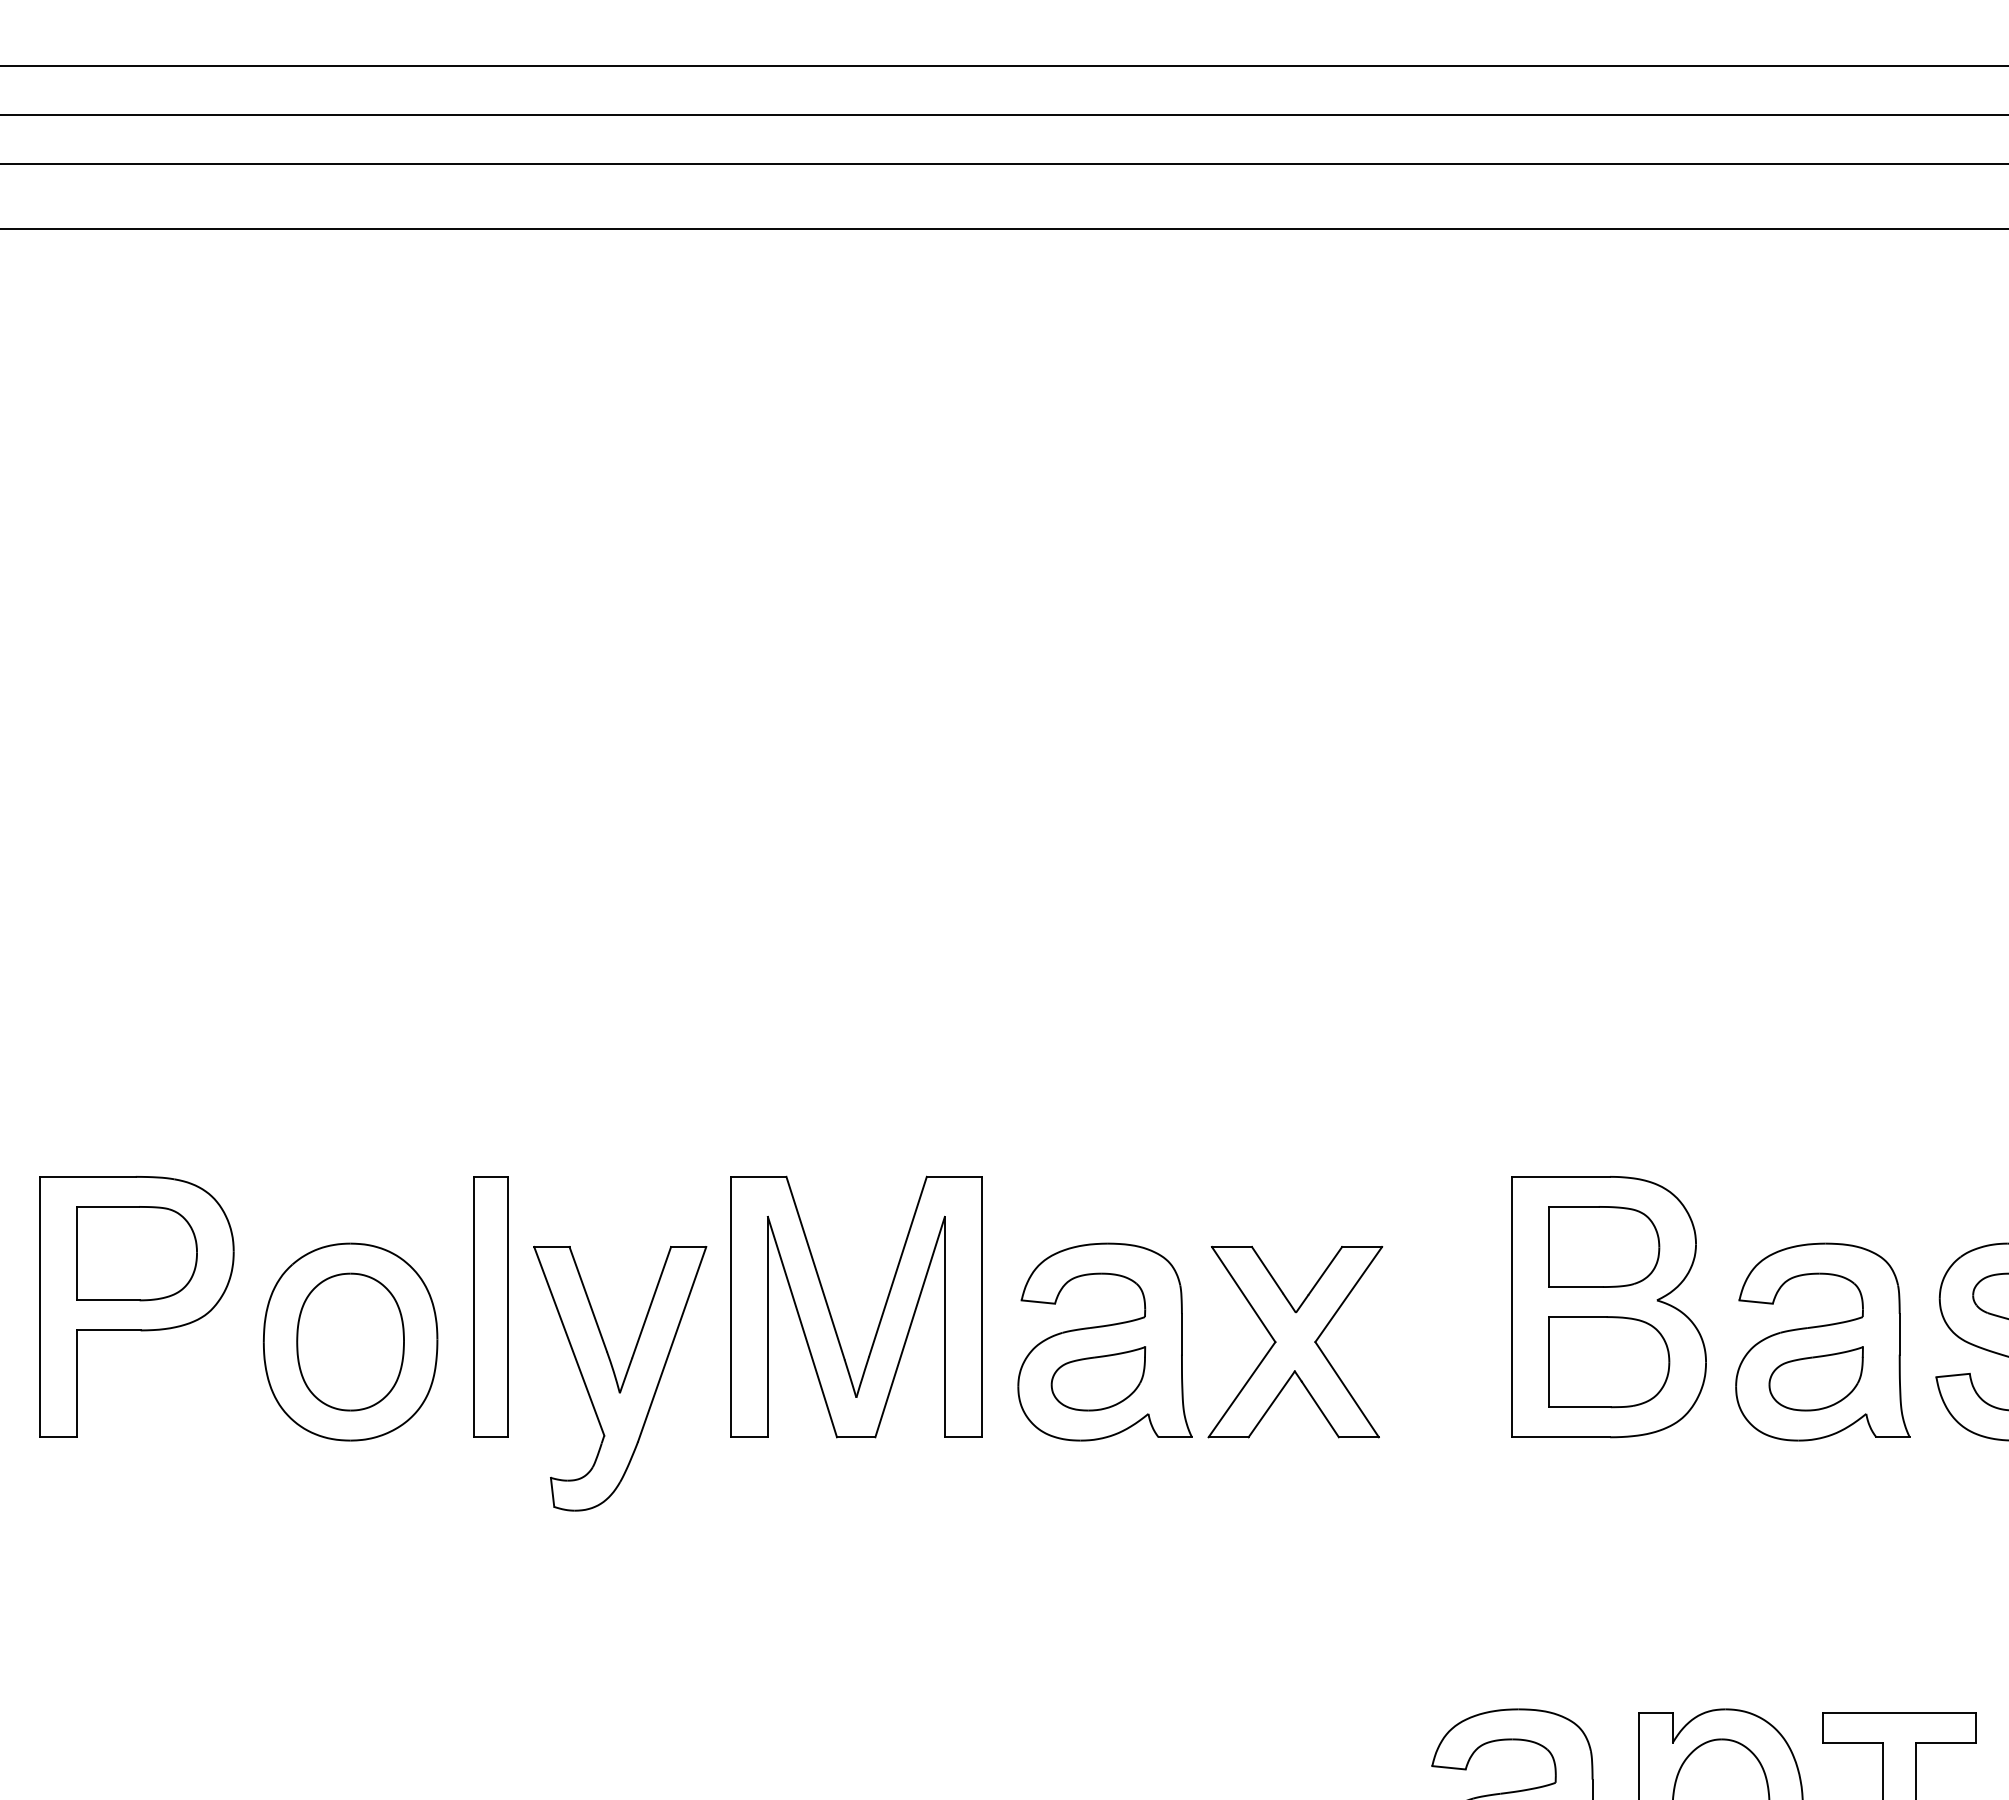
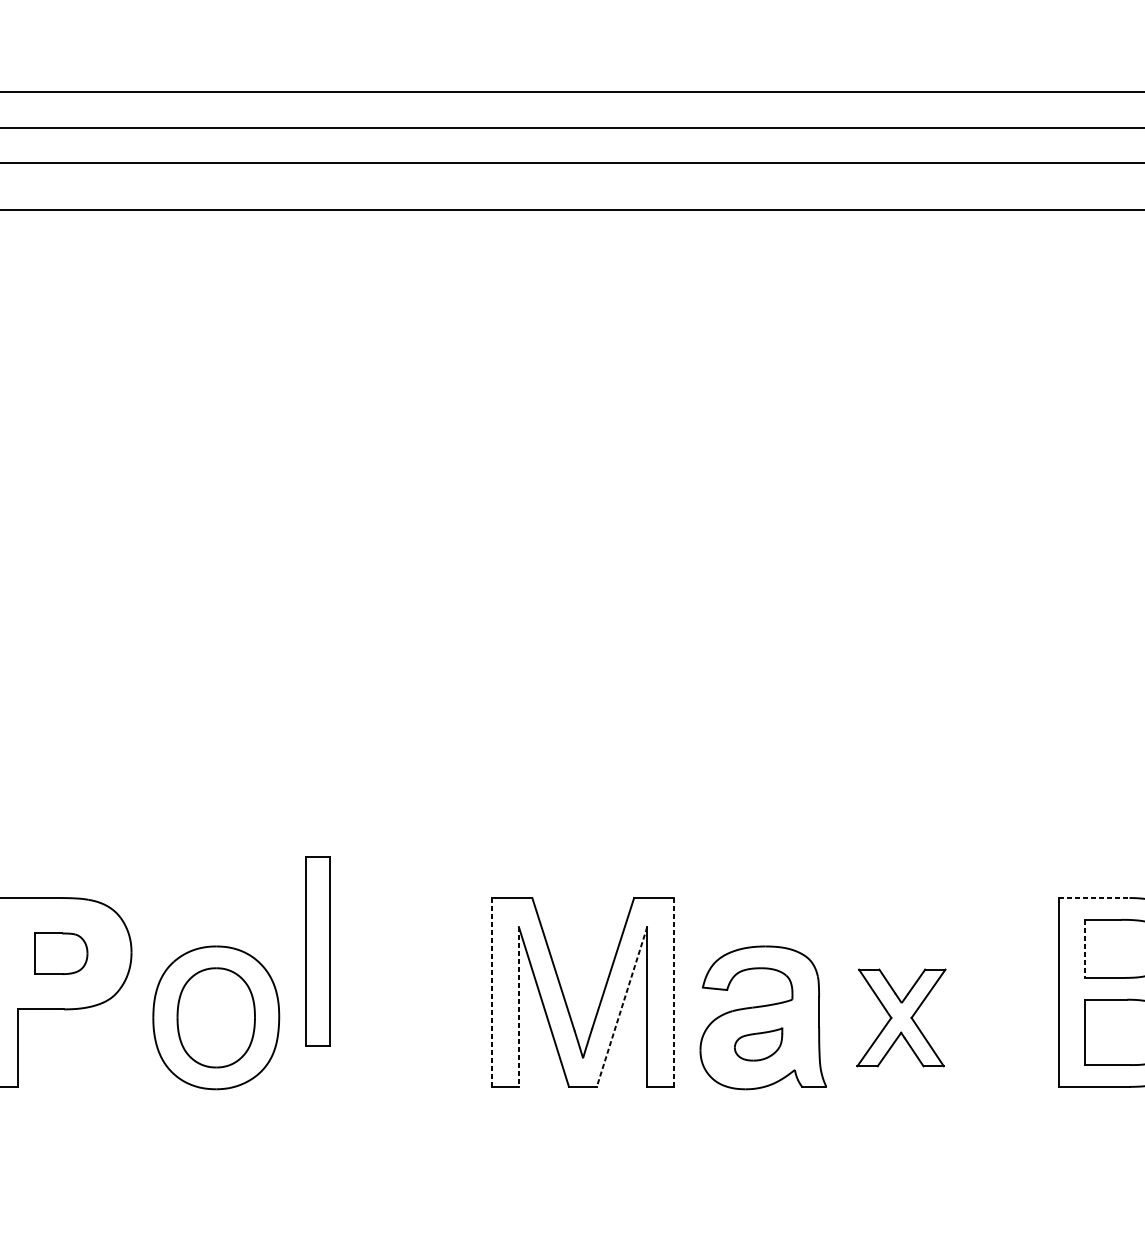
line: (1561, 1176) -> (1094, 897), solid -> dashed
line: (1549, 1247) -> (1085, 949), solid -> dashed
part: (136, 1253) -> (61, 953), size x0.6
part: (490, 1306) -> (317, 950), moved
line: (731, 1306) -> (492, 992), solid -> dashed
line: (981, 1307) -> (673, 992), solid -> dashed
line: (767, 1327) -> (518, 1007), solid -> dashed
line: (910, 1327) -> (622, 1007), solid -> dashed
part: (1295, 1342) -> (901, 1018), size x0.7
part: (620, 1378) -> (411, 1044), removed
part: (1098, 1378) -> (758, 1044), size x0.7

